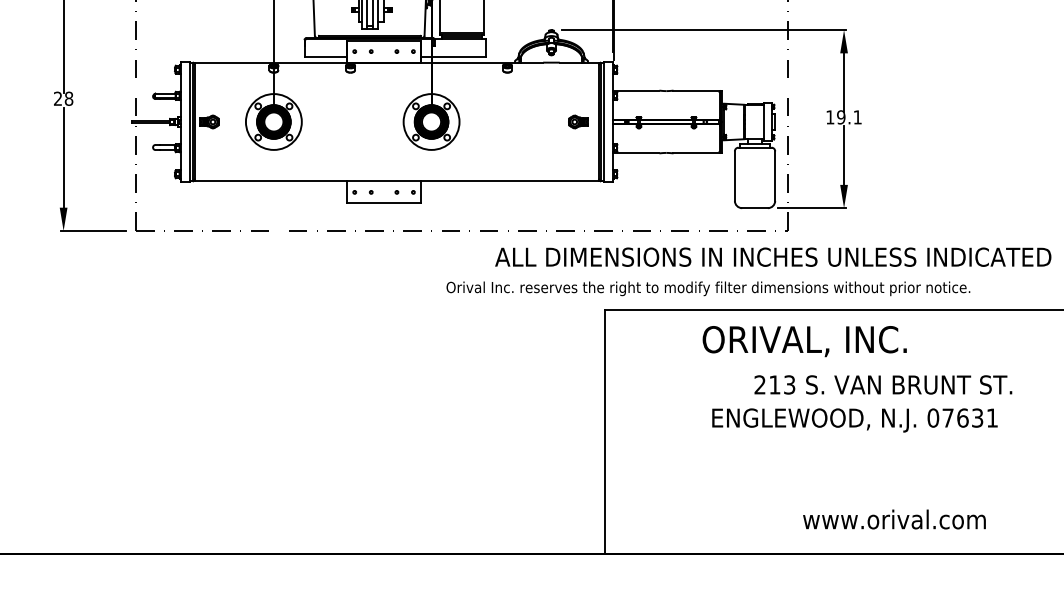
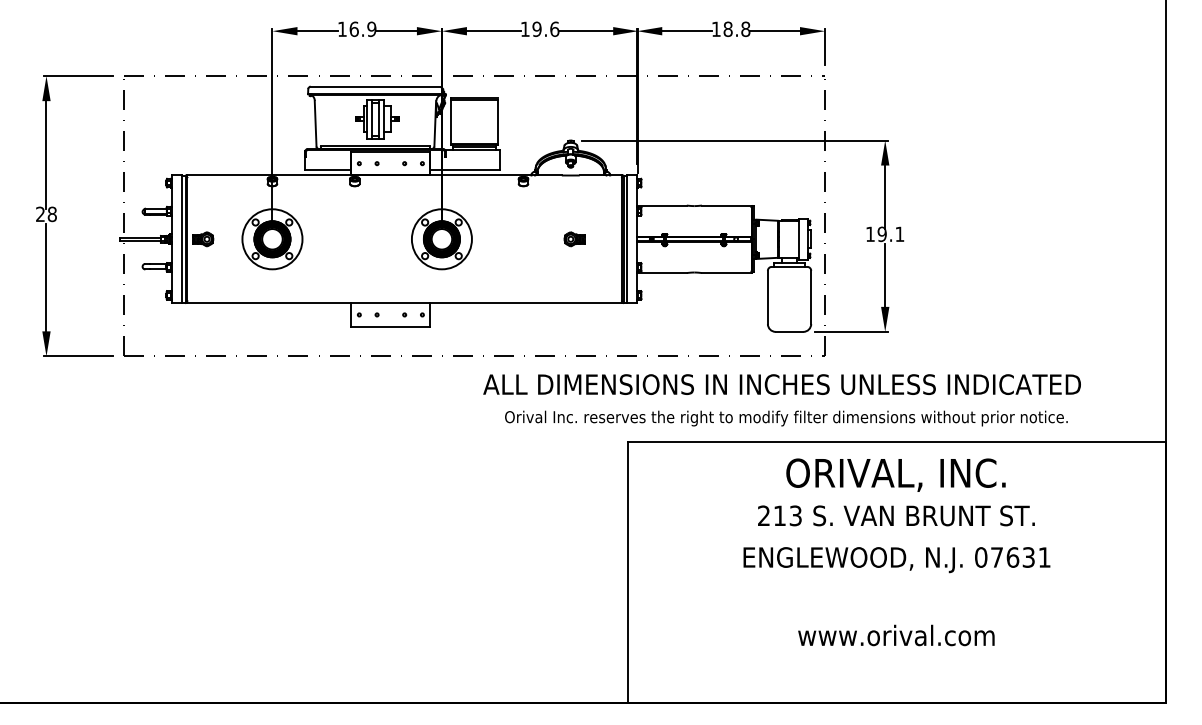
part: (578, 122) -> (574, 239), moved
text: (772, 257) -> (781, 384), moved
text: (708, 288) -> (786, 418), moved
text: (804, 340) -> (895, 474), moved
text: (883, 384) -> (896, 515), moved
text: (894, 519) -> (896, 635), moved

